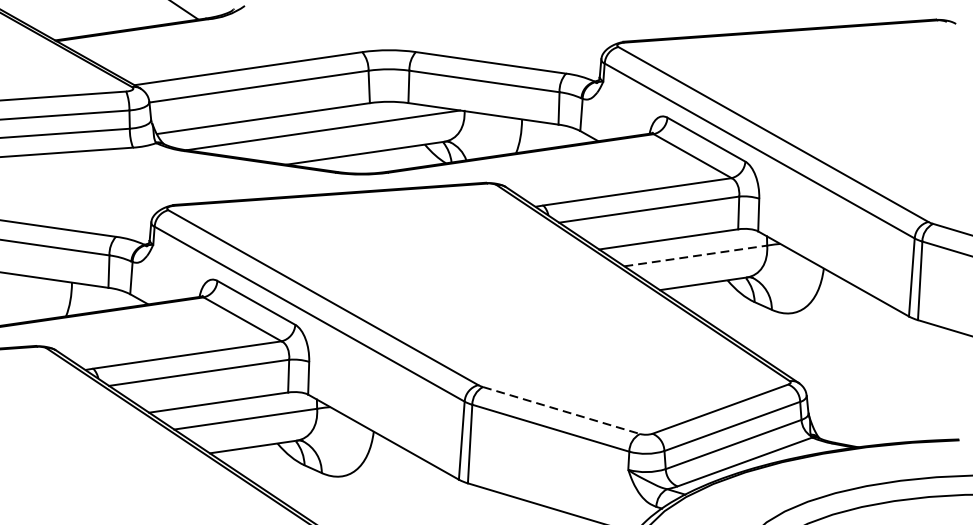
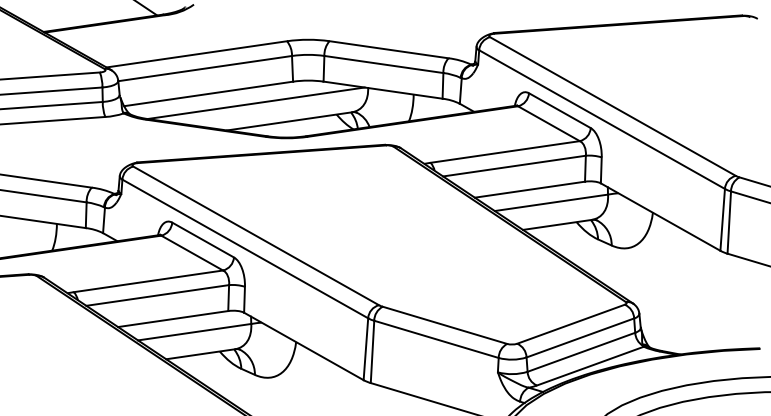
line: (695, 255) -> (551, 202), dashed -> solid
line: (560, 410) -> (444, 325), dashed -> solid

